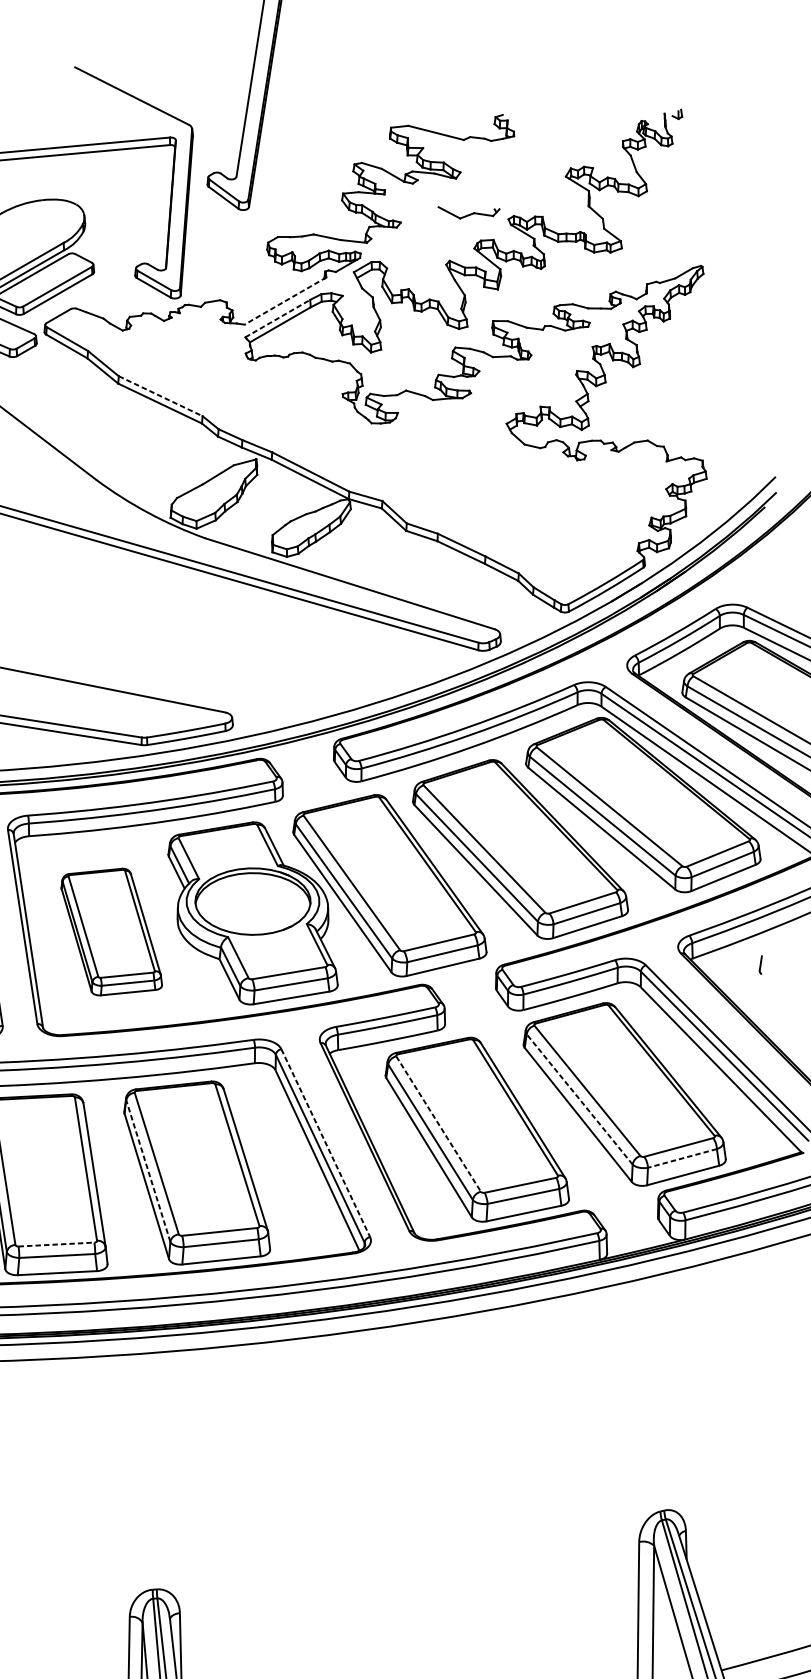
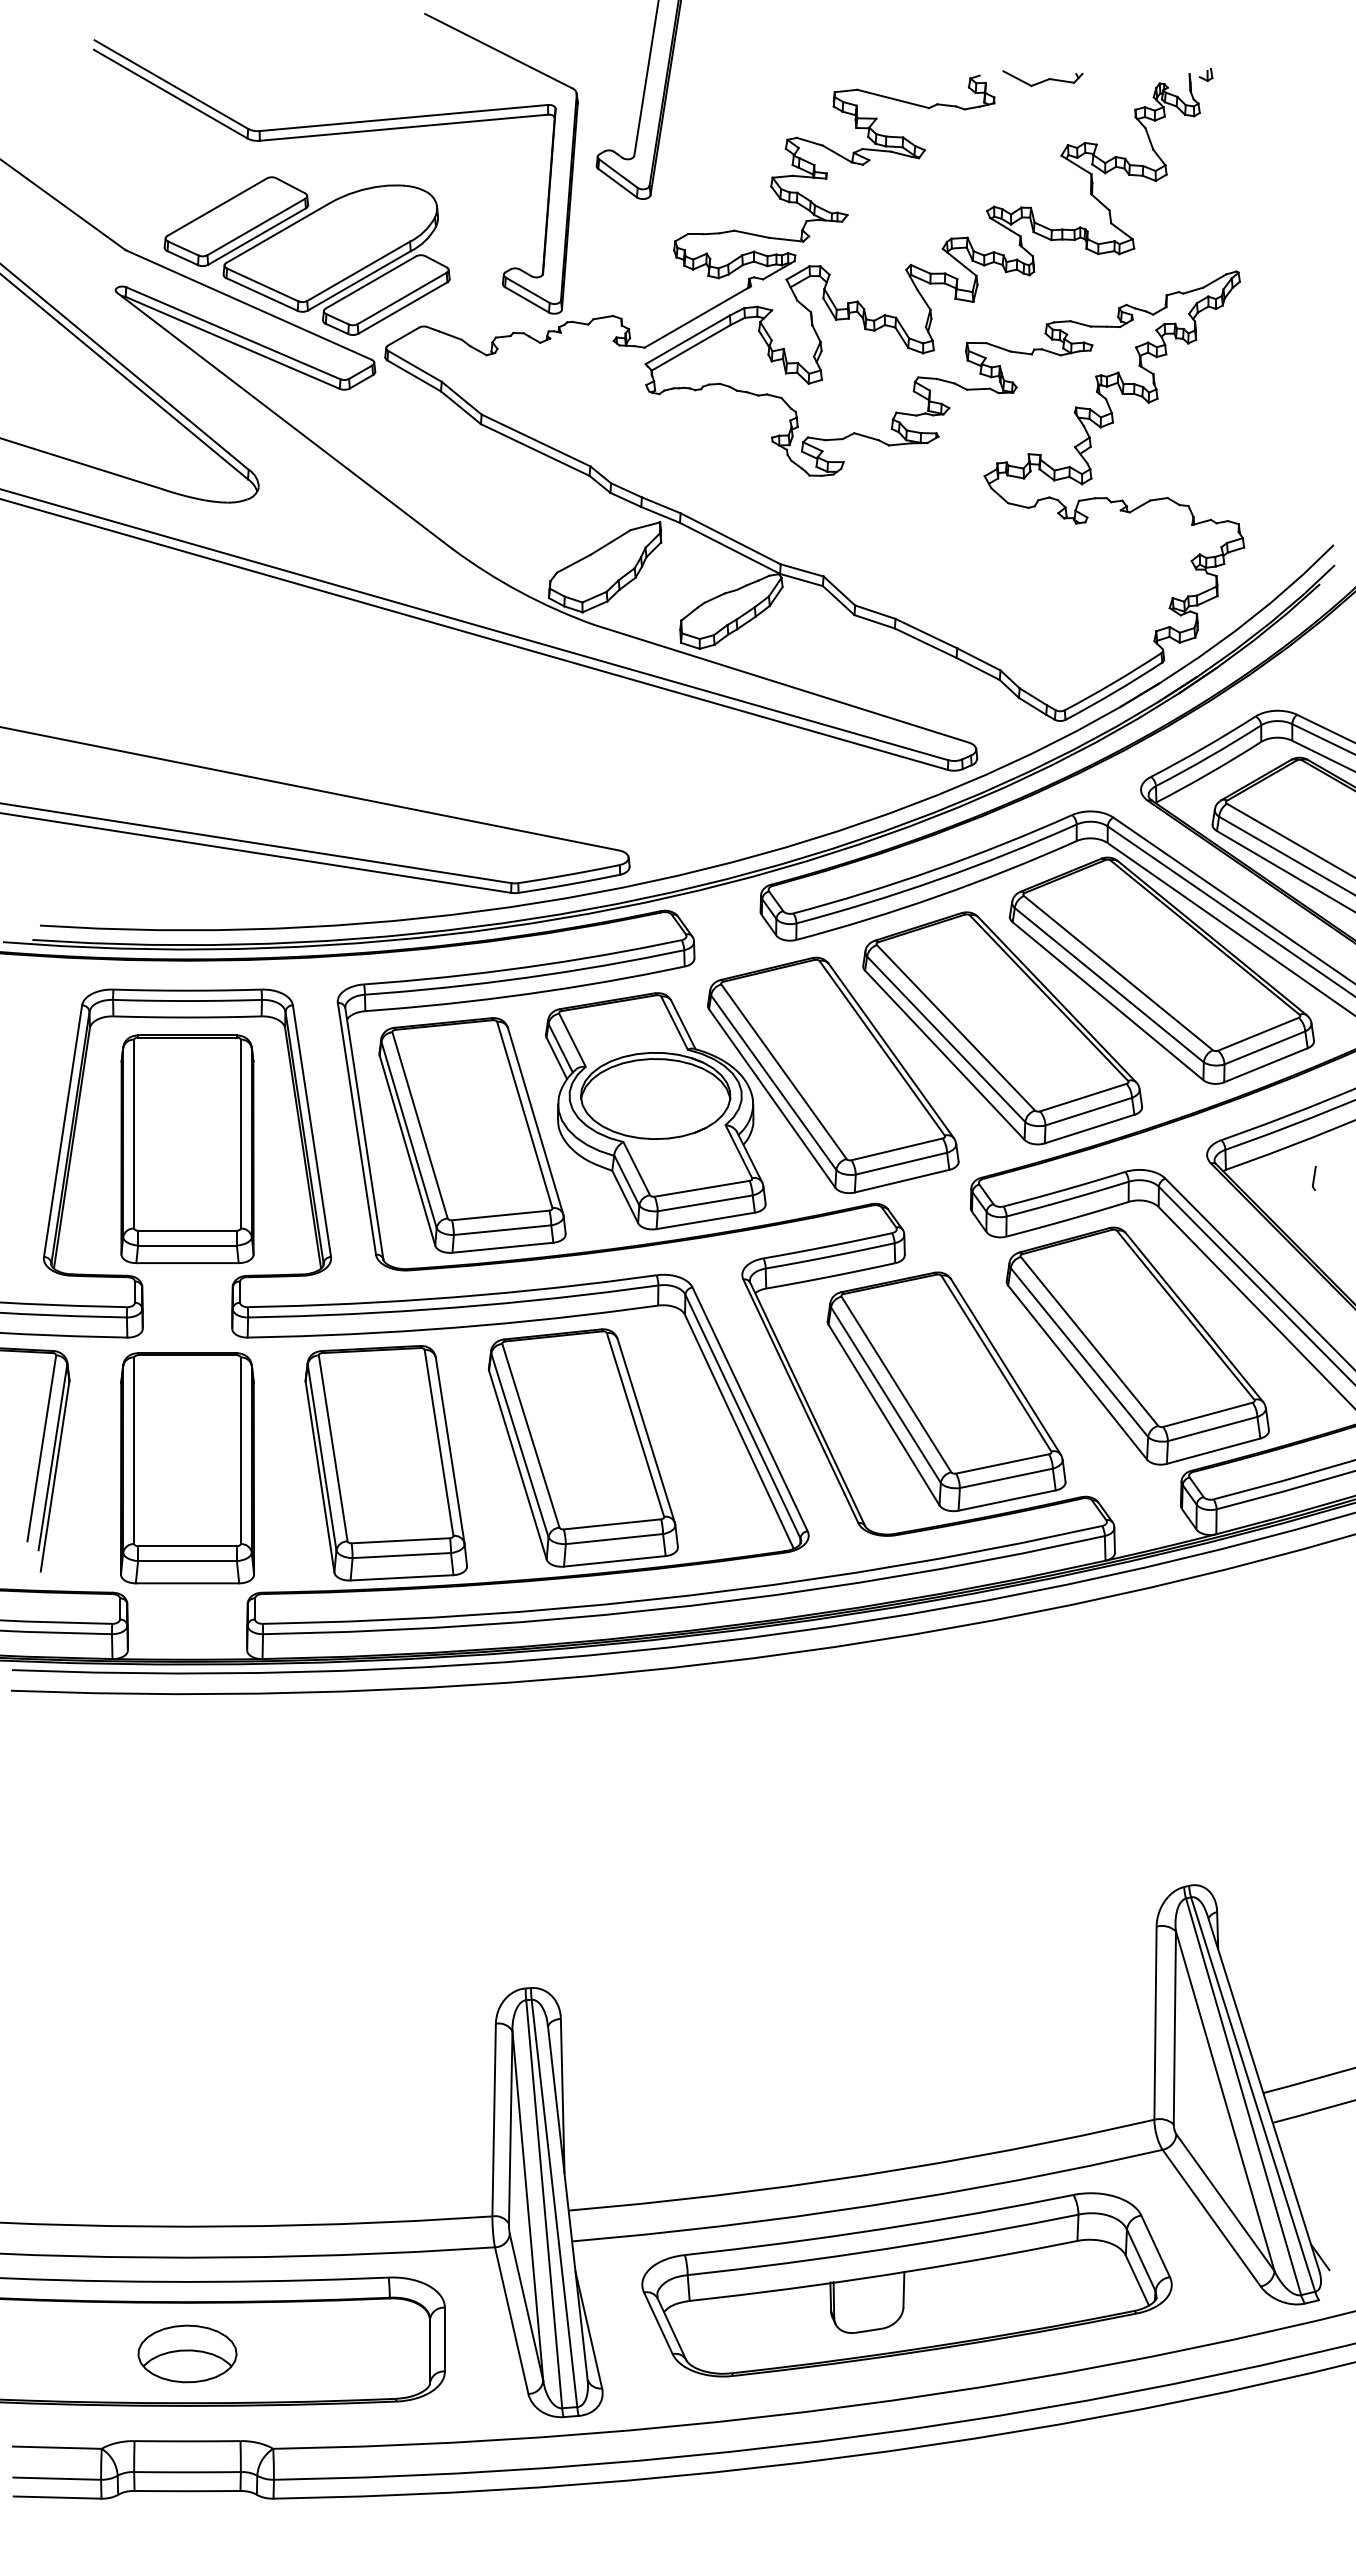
part: (468, 212) -> (1042, 78), moved
line: (285, 301) -> (697, 317), dashed -> solid
line: (277, 318) -> (687, 339), dashed -> solid
line: (161, 396) -> (536, 440), dashed -> solid
part: (111, 932) -> (472, 1135), size x1.43
line: (579, 1099) -> (1079, 1352), dashed -> solid
line: (438, 1124) -> (896, 1384), dashed -> solid
line: (326, 1143) -> (750, 1409), dashed -> solid
line: (682, 1158) -> (1212, 1429), dashed -> solid
line: (148, 1170) -> (519, 1444), dashed -> solid
line: (57, 1244) -> (401, 1540), dashed -> solid

